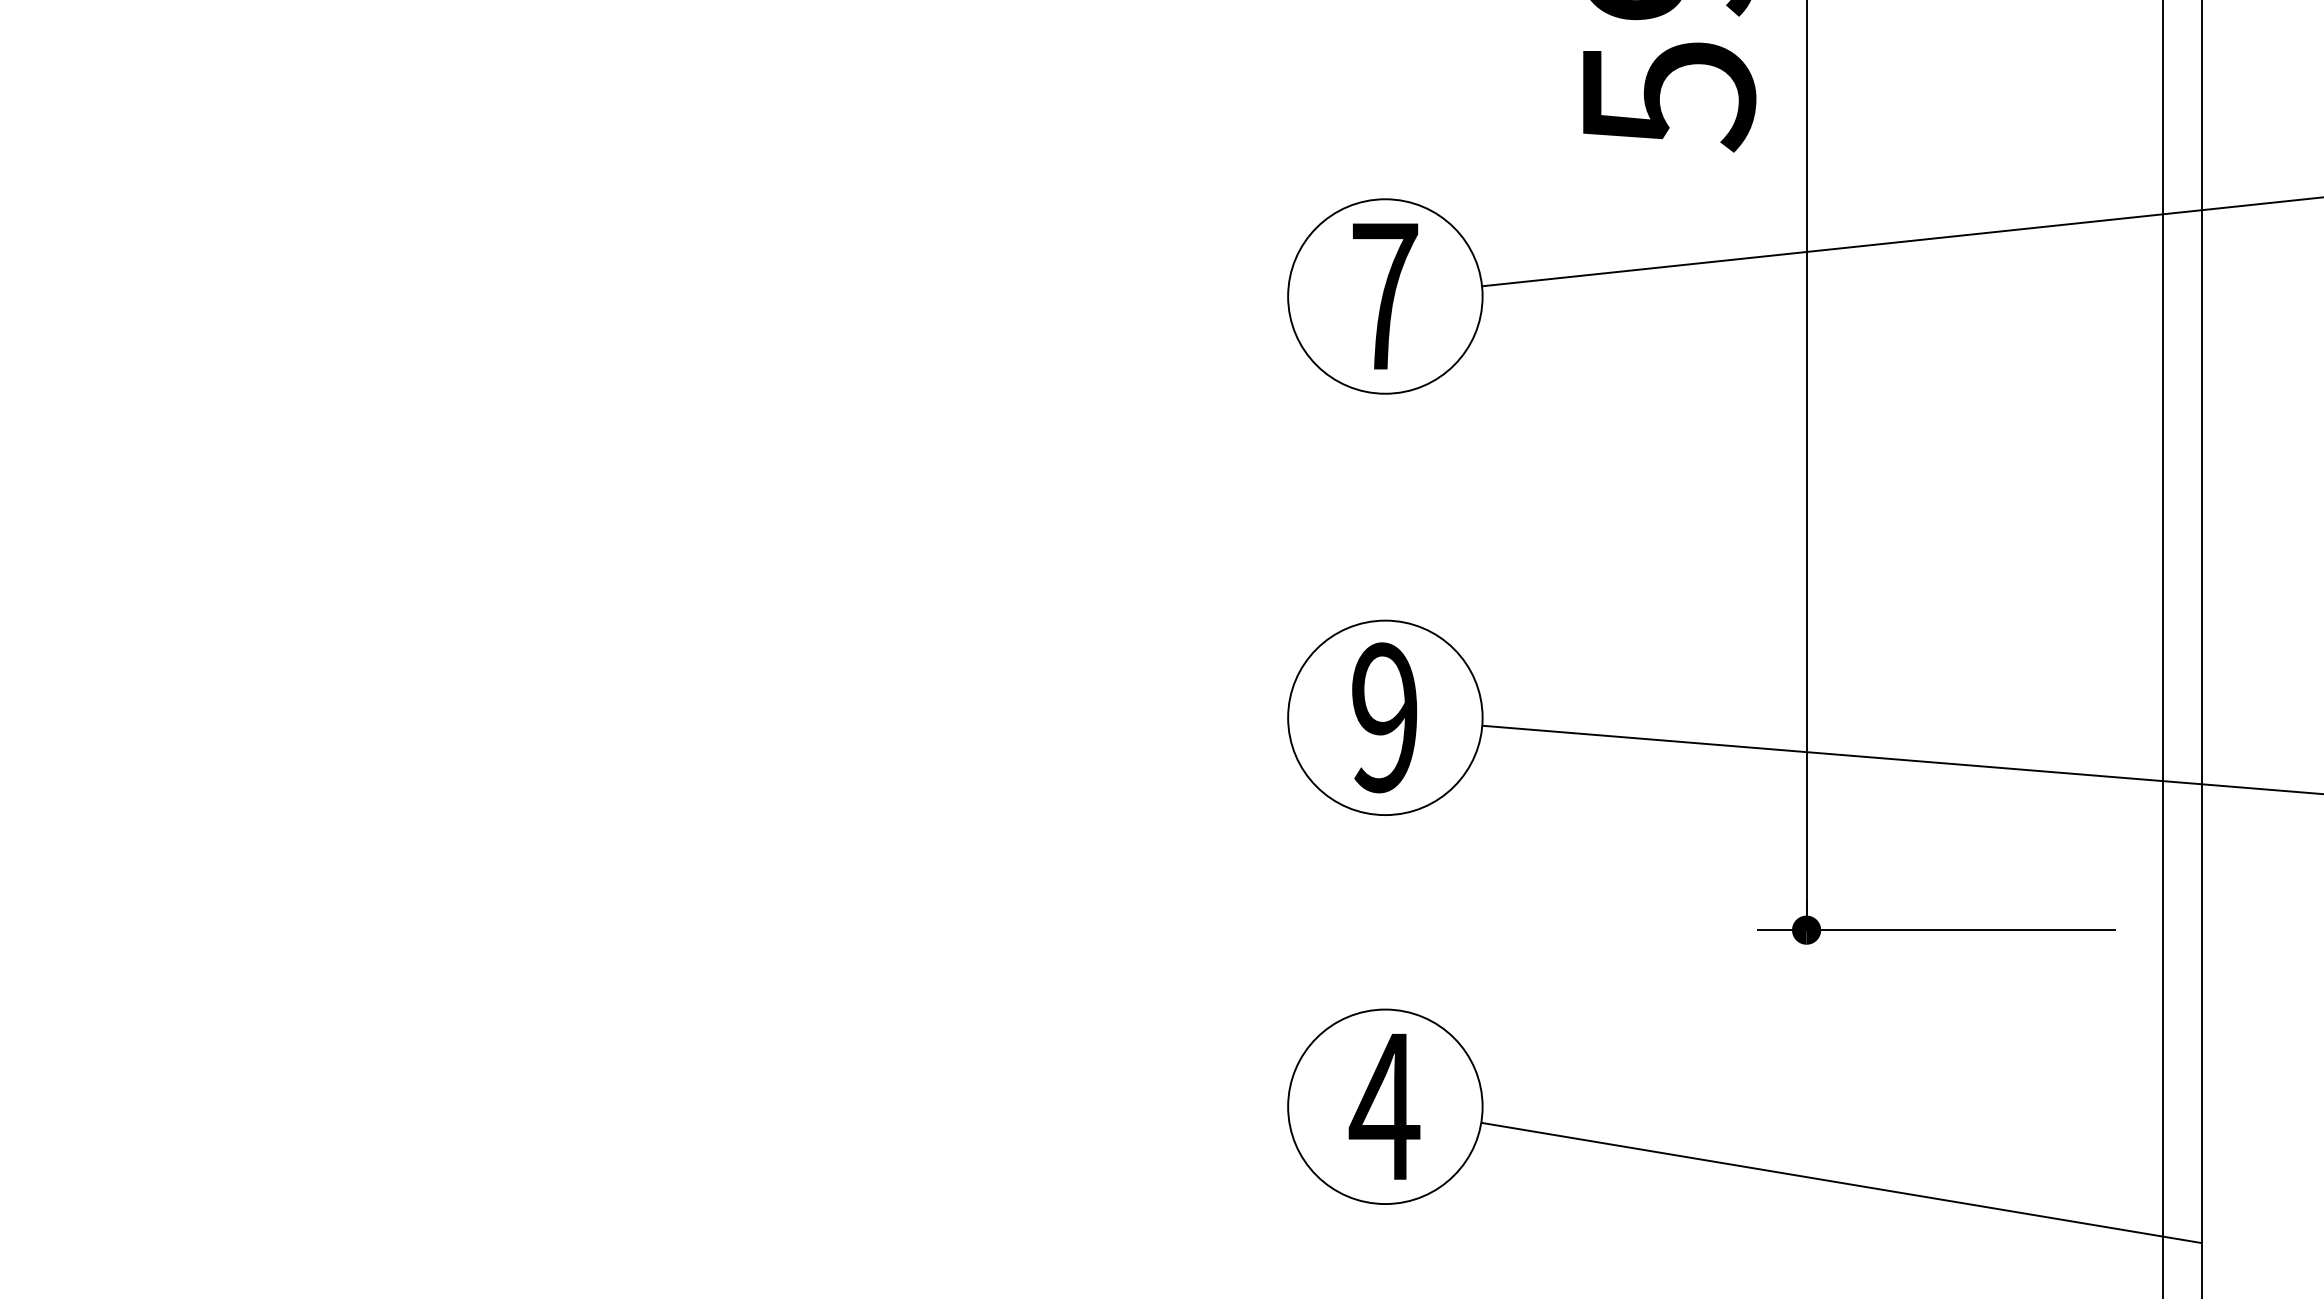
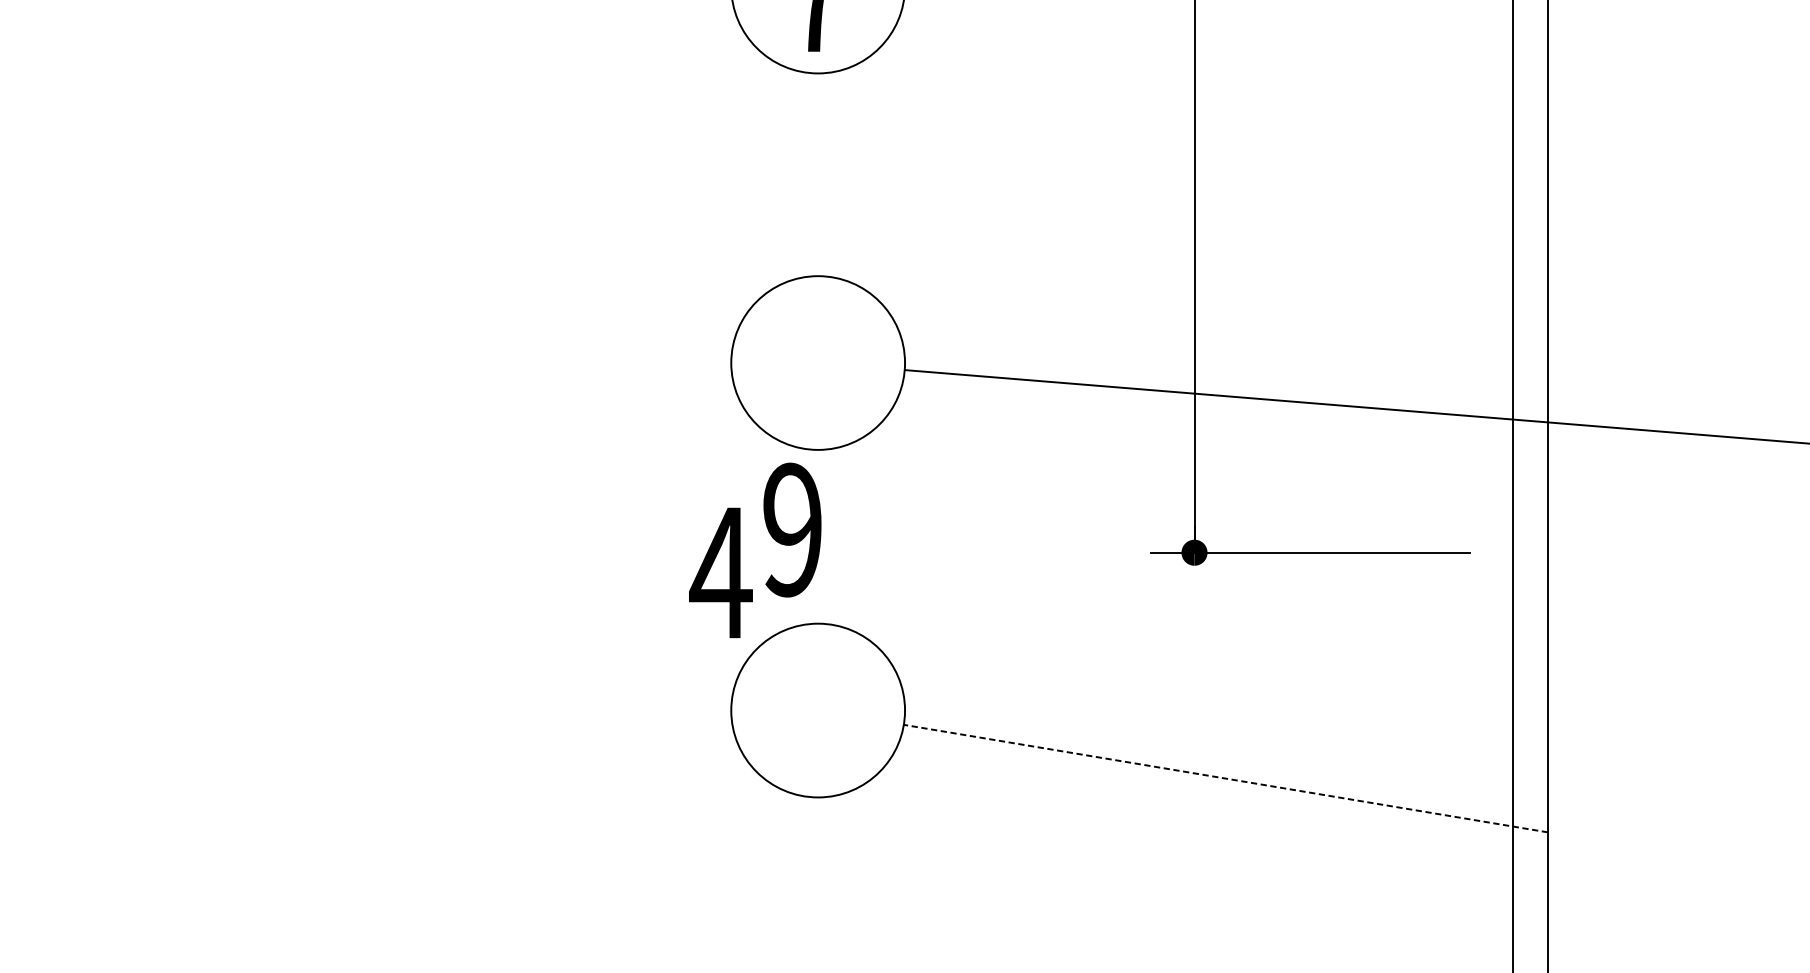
text: (1384, 717) -> (792, 529), moved
text: (1384, 1106) -> (720, 572), moved
line: (1841, 1182) -> (1225, 778), solid -> dashed

